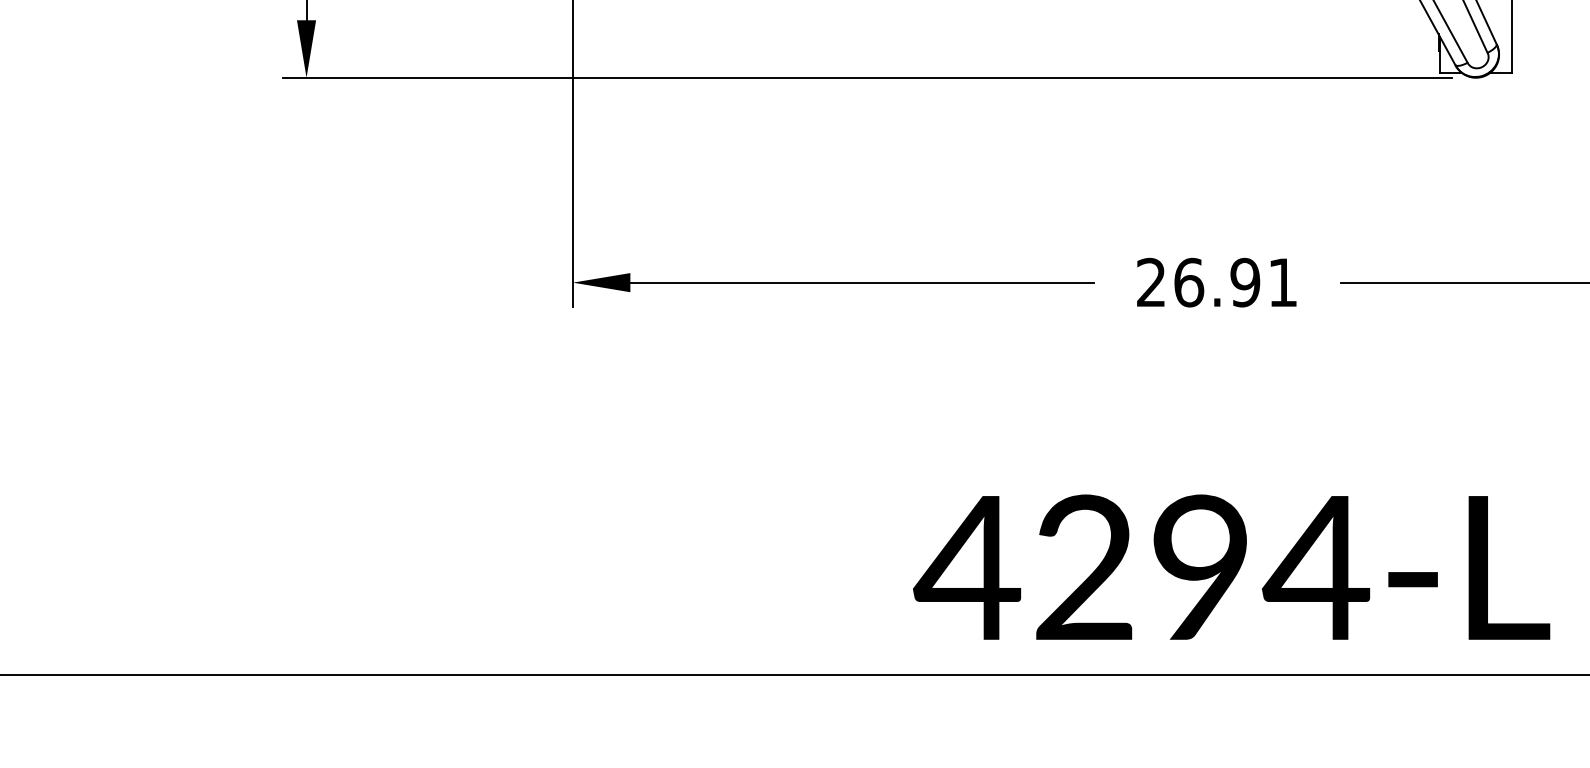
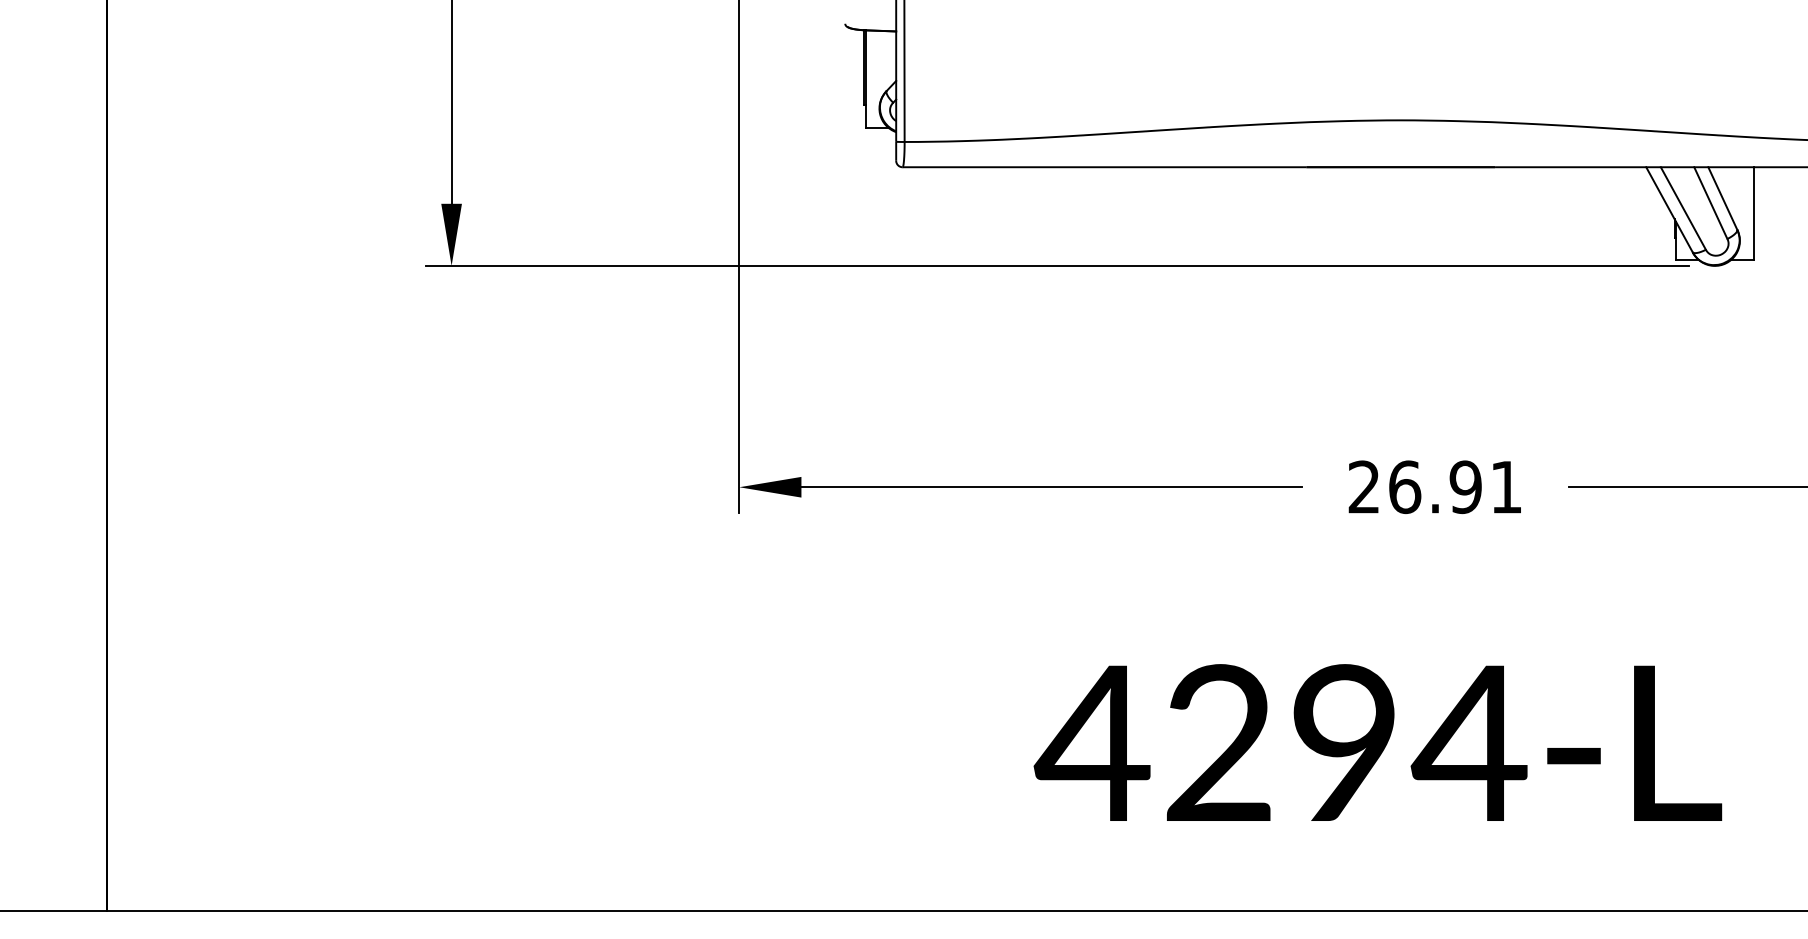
text: (1231, 567) -> (1377, 742), moved

